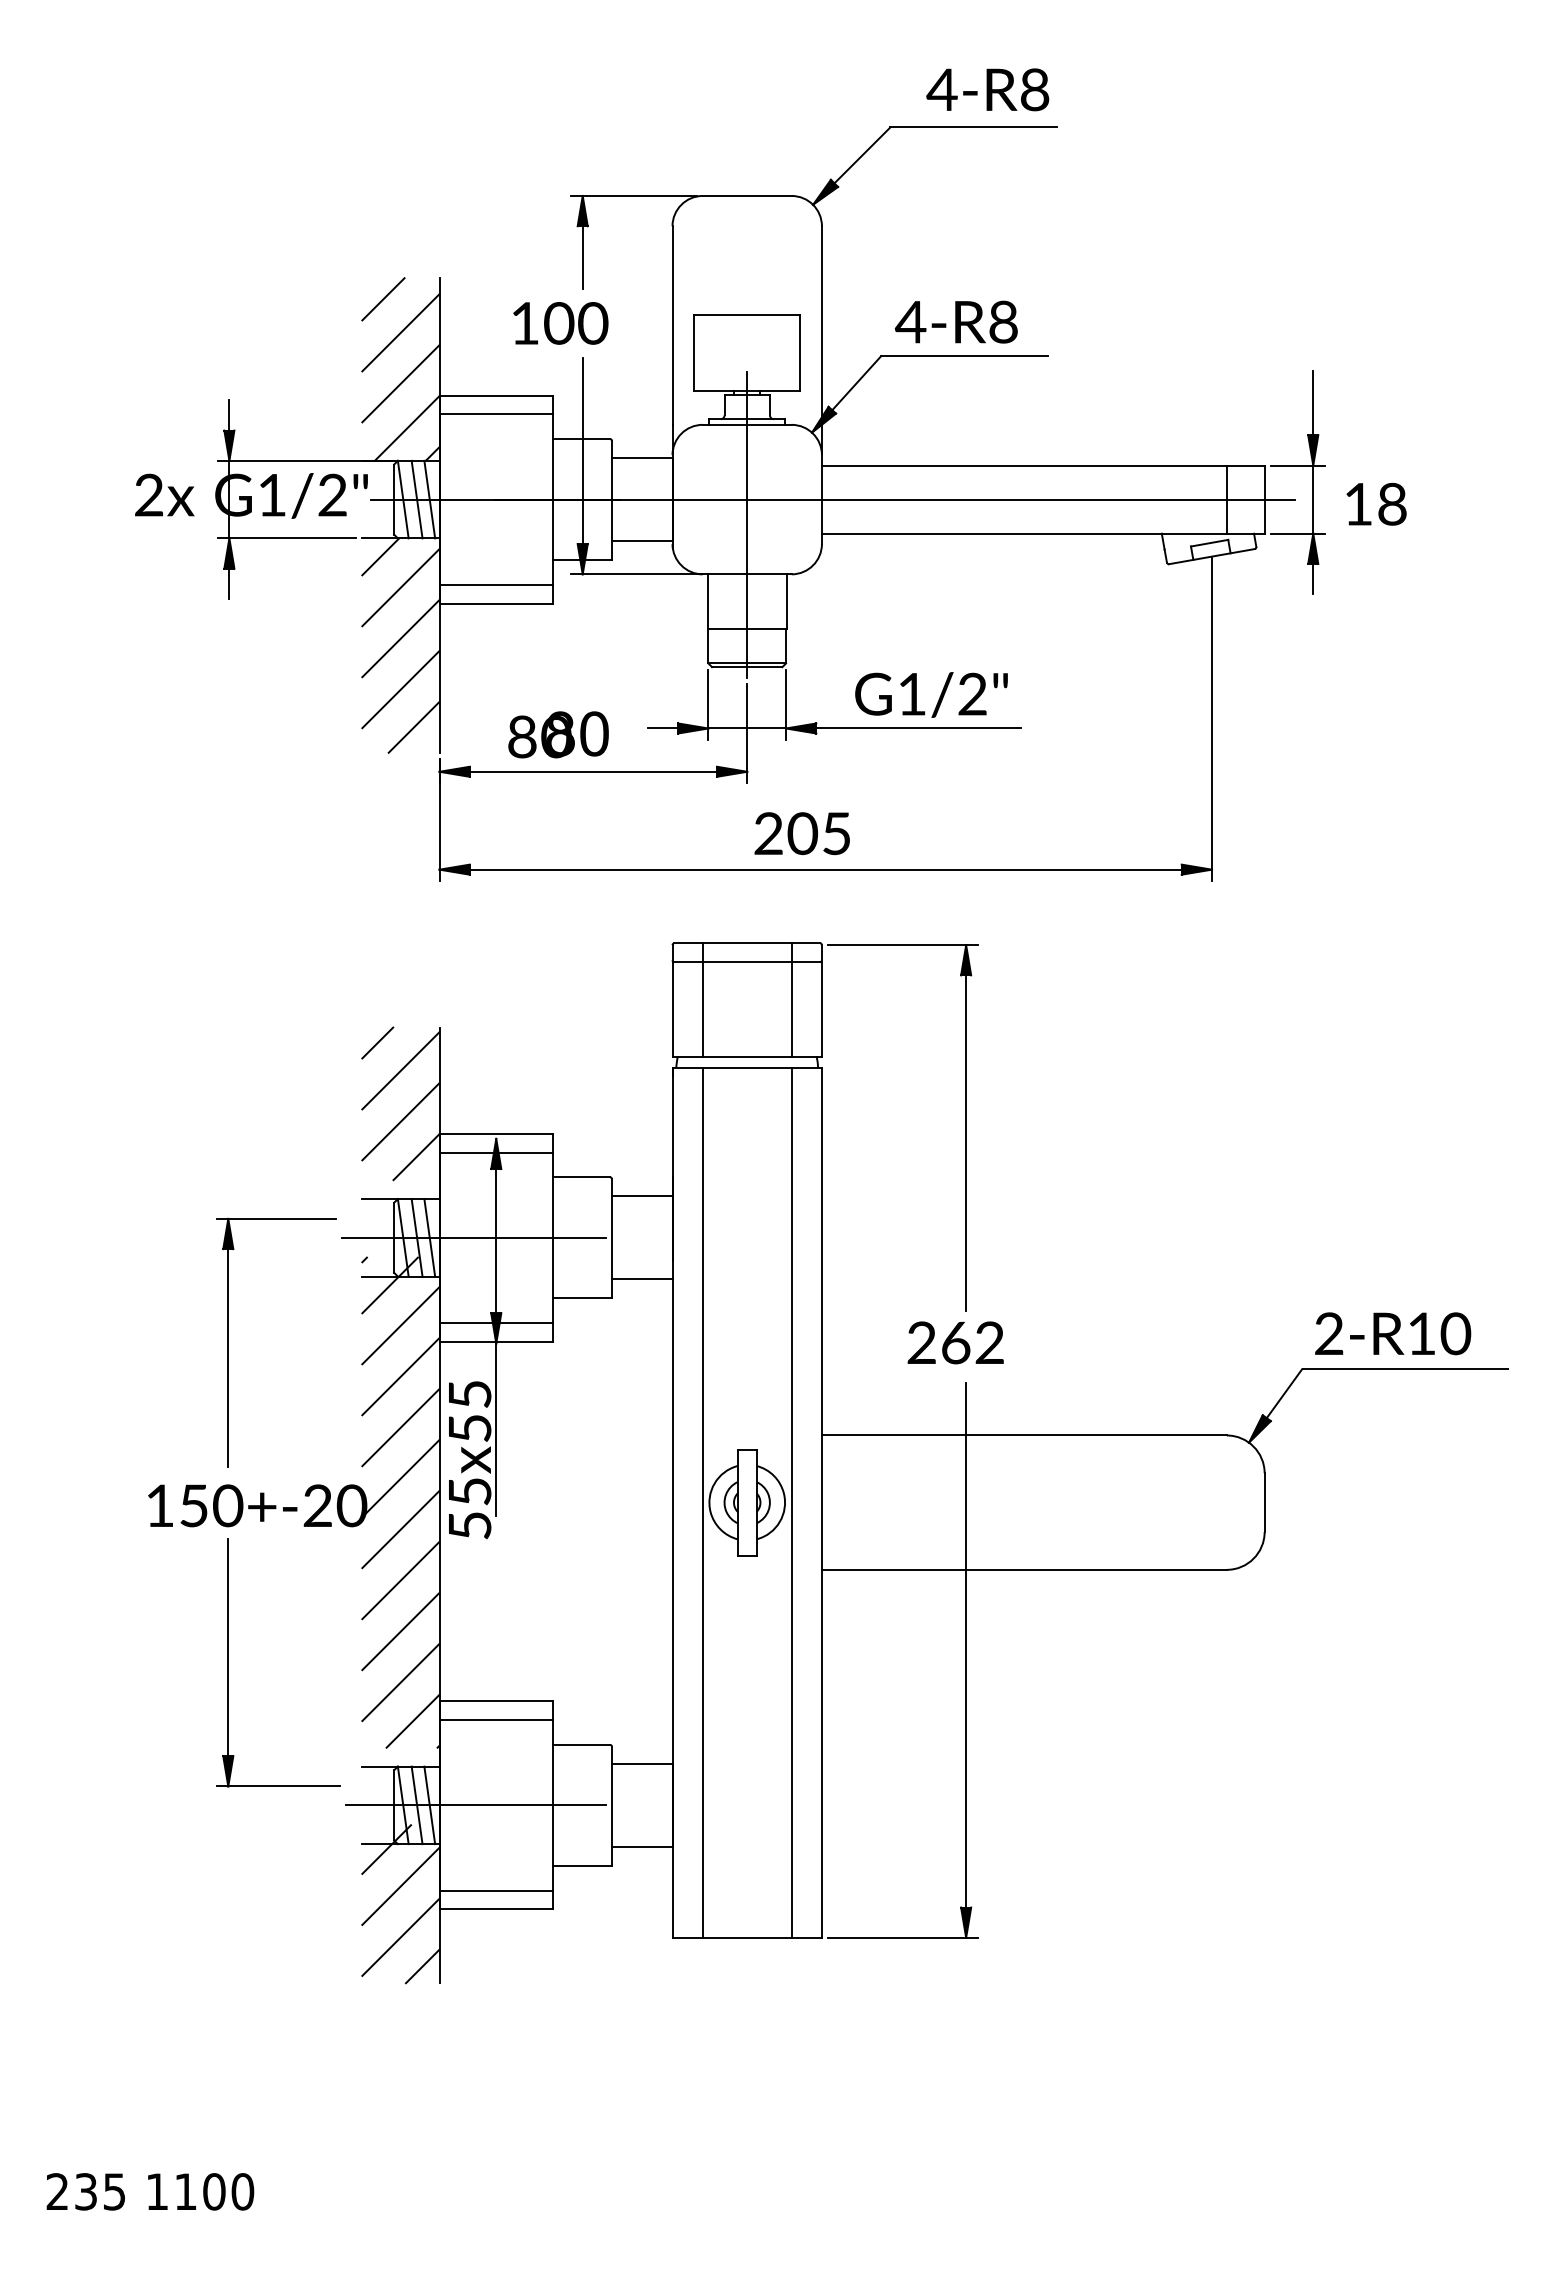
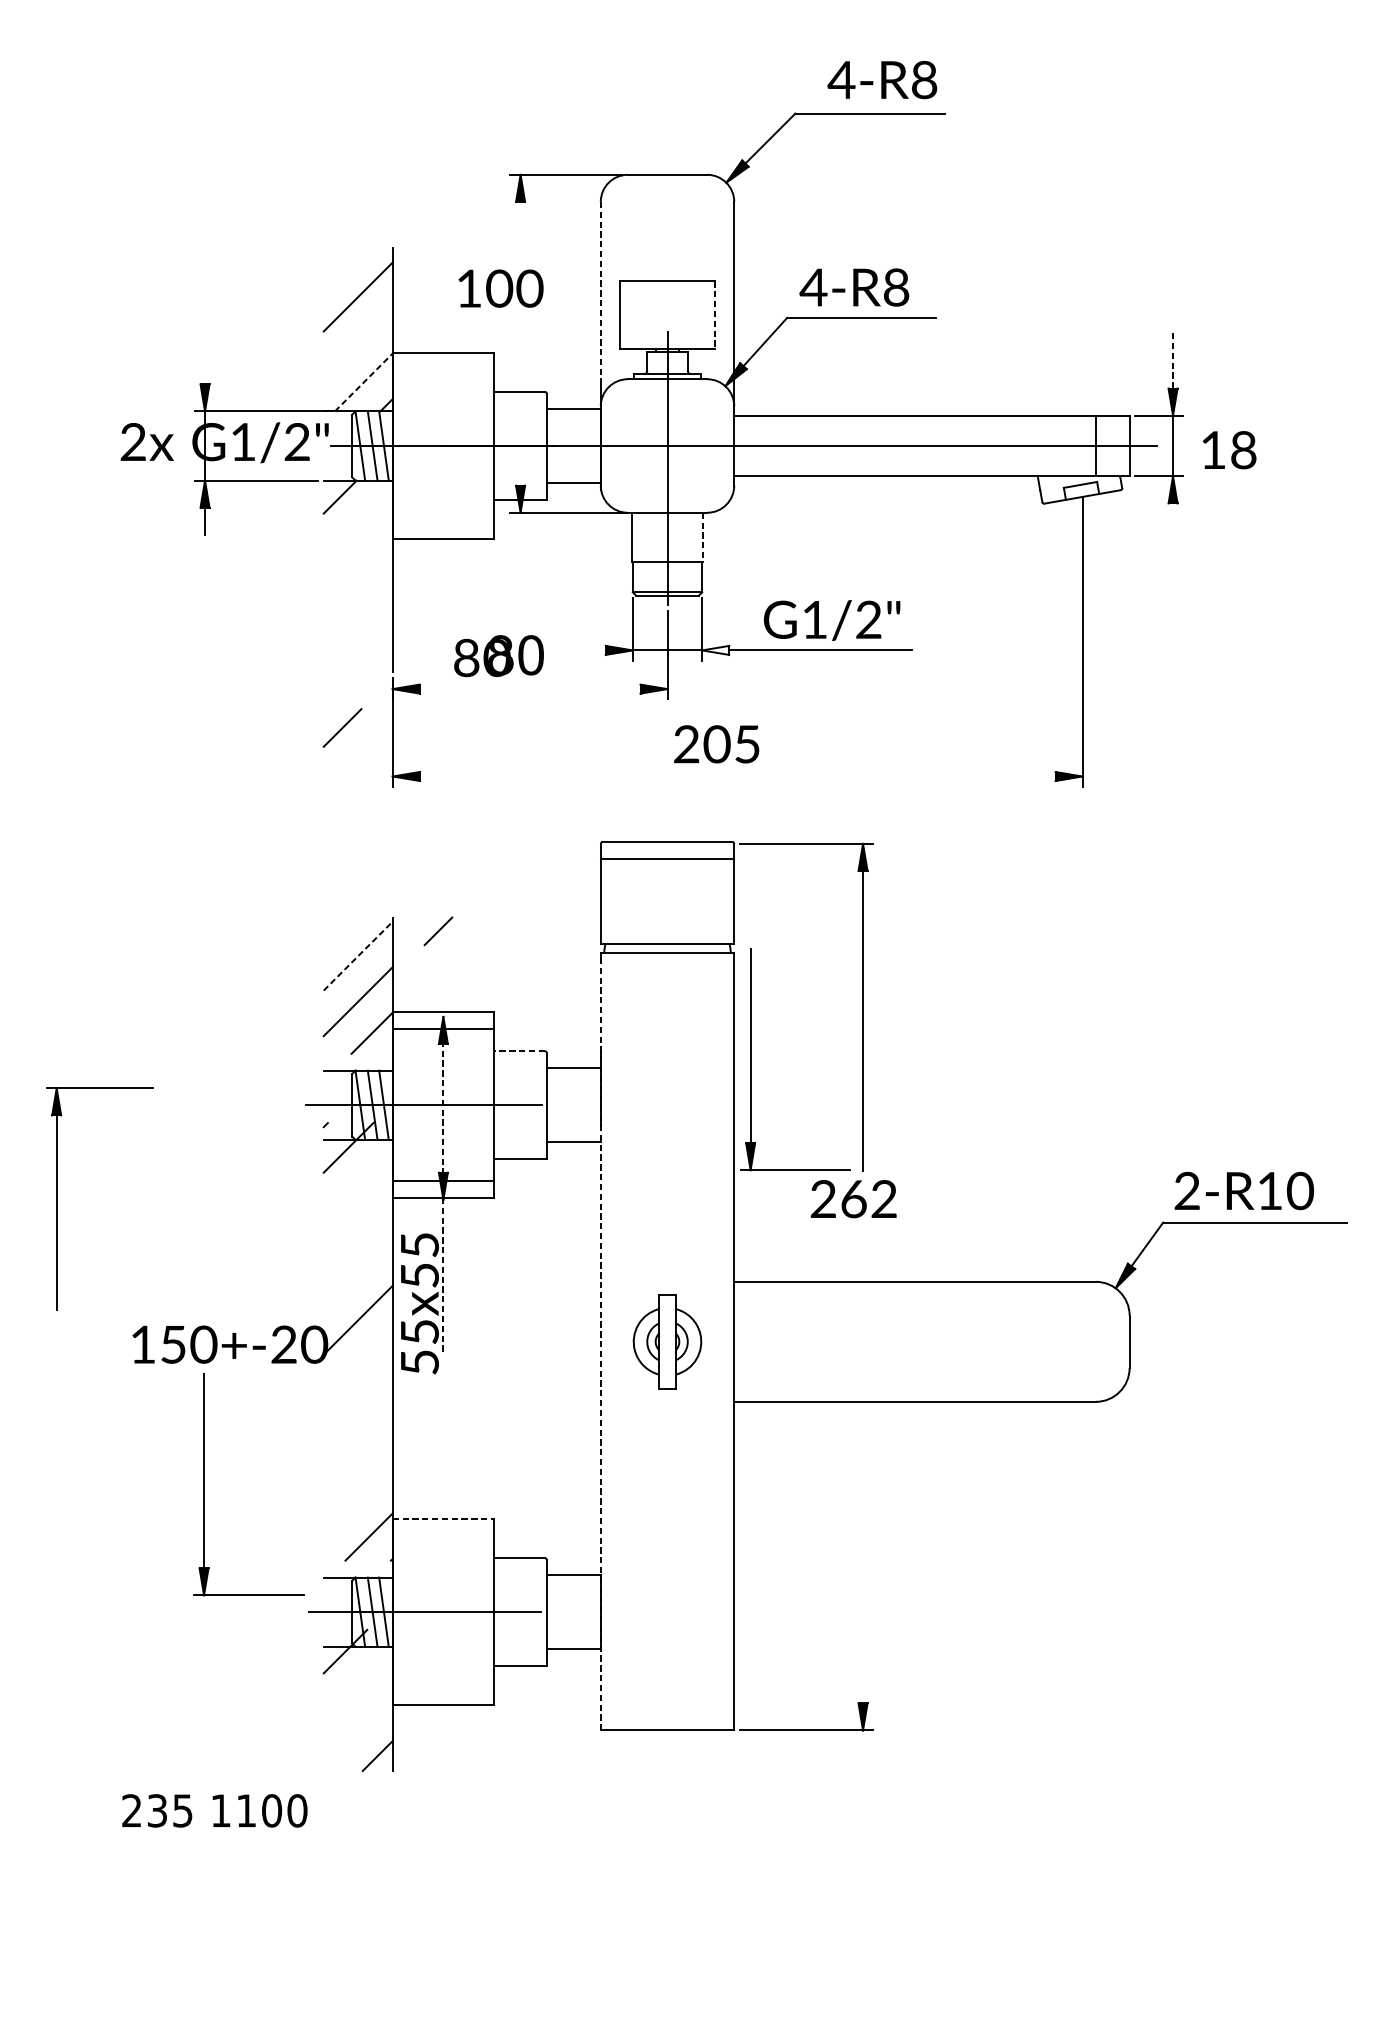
line: (582, 257) -> (520, 229), removed
line: (383, 299) -> (342, 728), moved
line: (672, 326) -> (600, 291), solid -> dashed
line: (800, 353) -> (715, 315), solid -> dashed
line: (400, 383) -> (357, 342), removed
line: (1313, 403) -> (1173, 360), solid -> dashed
line: (496, 414) -> (443, 370), removed
line: (229, 415) -> (205, 370), removed
line: (407, 428) -> (364, 382), solid -> dashed
line: (582, 451) -> (520, 403), removed
line: (1313, 578) -> (1173, 516), removed
line: (496, 584) -> (443, 521), removed
line: (400, 587) -> (357, 524), removed
line: (786, 602) -> (702, 537), solid -> dashed
line: (400, 638) -> (357, 570), removed
line: (400, 689) -> (357, 615), removed
line: (413, 726) -> (369, 648), removed
line: (662, 728) -> (591, 650), removed
fill: (801, 728) -> (715, 650), removed
line: (593, 771) -> (530, 688), removed
line: (825, 869) -> (737, 776), removed
line: (702, 999) -> (627, 892), removed
line: (791, 999) -> (707, 892), removed
line: (377, 1042) -> (438, 930), moved
line: (400, 1070) -> (357, 955), solid -> dashed
line: (581, 1177) -> (519, 1051), solid -> dashed
part: (840, 1186) -> (750, 1059), added
line: (400, 1325) -> (357, 1183), removed
line: (495, 1341) -> (442, 1197), solid -> dashed
part: (228, 1342) -> (56, 1198), moved
line: (400, 1376) -> (357, 1229), removed
line: (400, 1427) -> (357, 1274), removed
line: (672, 1502) -> (600, 1341), solid -> dashed
line: (702, 1502) -> (627, 1341), removed
line: (791, 1502) -> (707, 1341), removed
line: (400, 1529) -> (357, 1365), removed
line: (400, 1580) -> (357, 1411), removed
line: (400, 1631) -> (357, 1456), removed
line: (966, 1645) -> (863, 1469), removed
line: (400, 1682) -> (357, 1502), removed
line: (496, 1701) -> (443, 1519), solid -> dashed
line: (496, 1720) -> (443, 1536), removed
line: (400, 1885) -> (357, 1683), removed
line: (496, 1890) -> (443, 1688), removed
line: (400, 1936) -> (357, 1729), removed
text: (150, 2191) -> (214, 1810), moved

